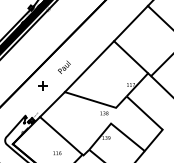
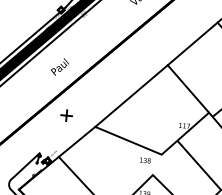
text: (64, 66) -> (60, 65), moved

